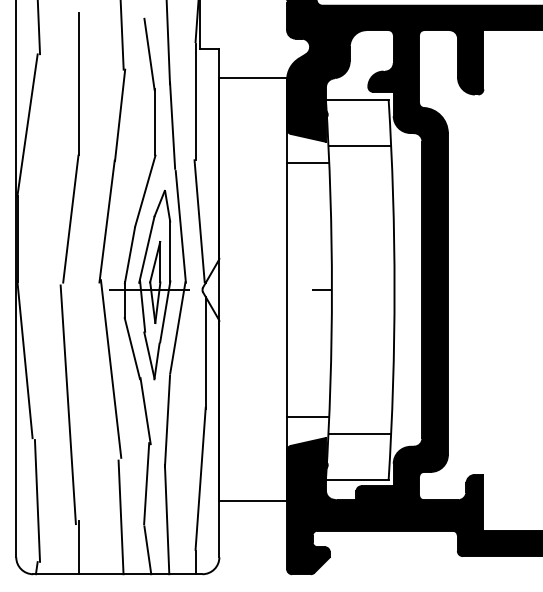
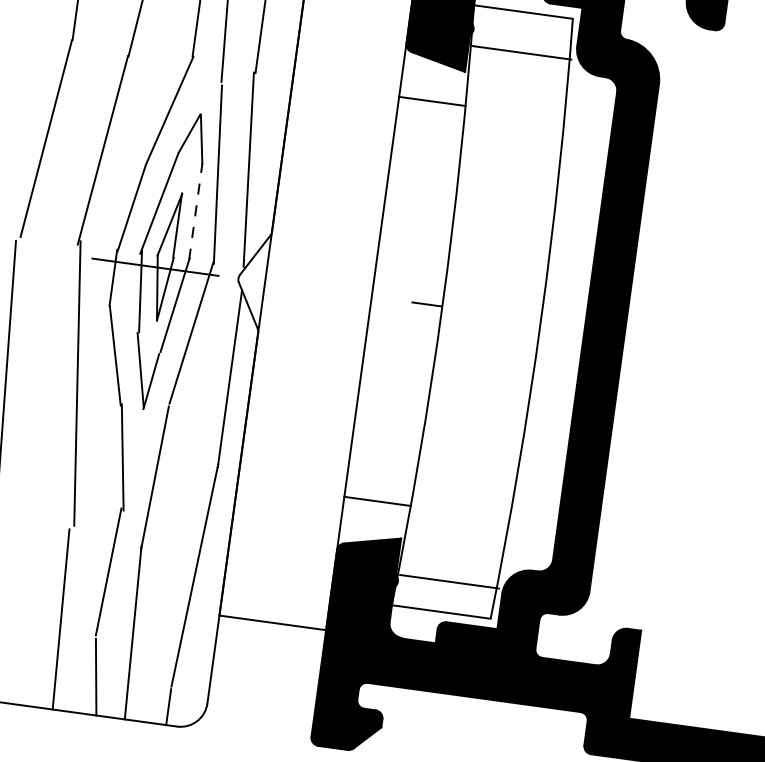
line: (359, 146) -> (521, 53), moved
line: (170, 251) -> (196, 211), solid -> dashed
line: (359, 433) -> (449, 581), moved

